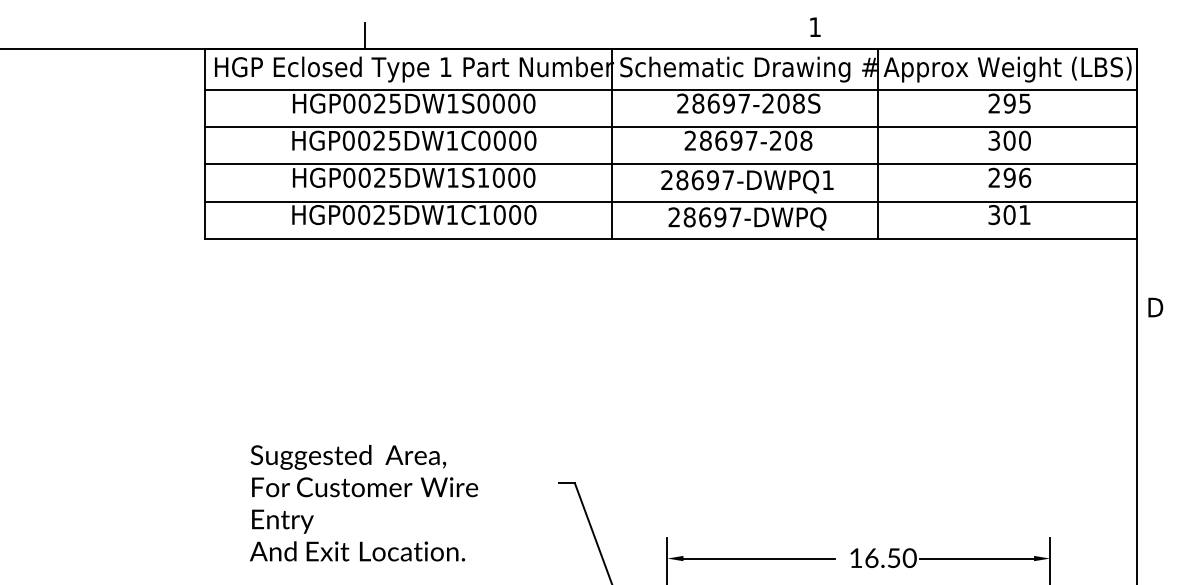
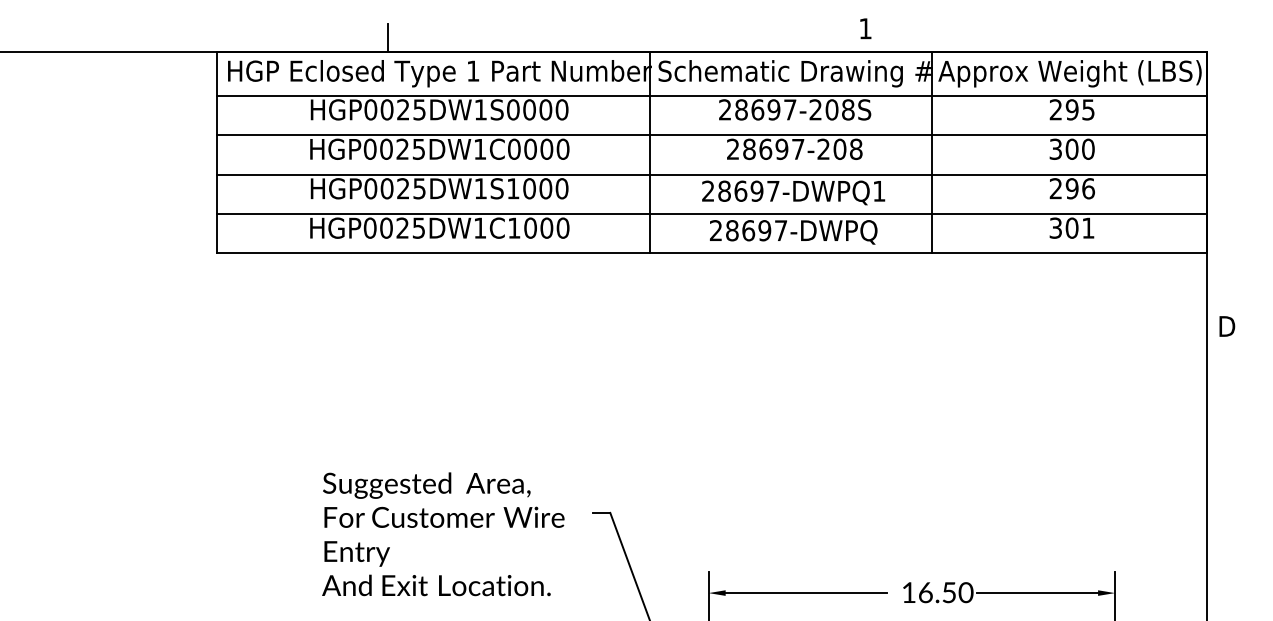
text: (364, 503) -> (443, 534), moved

